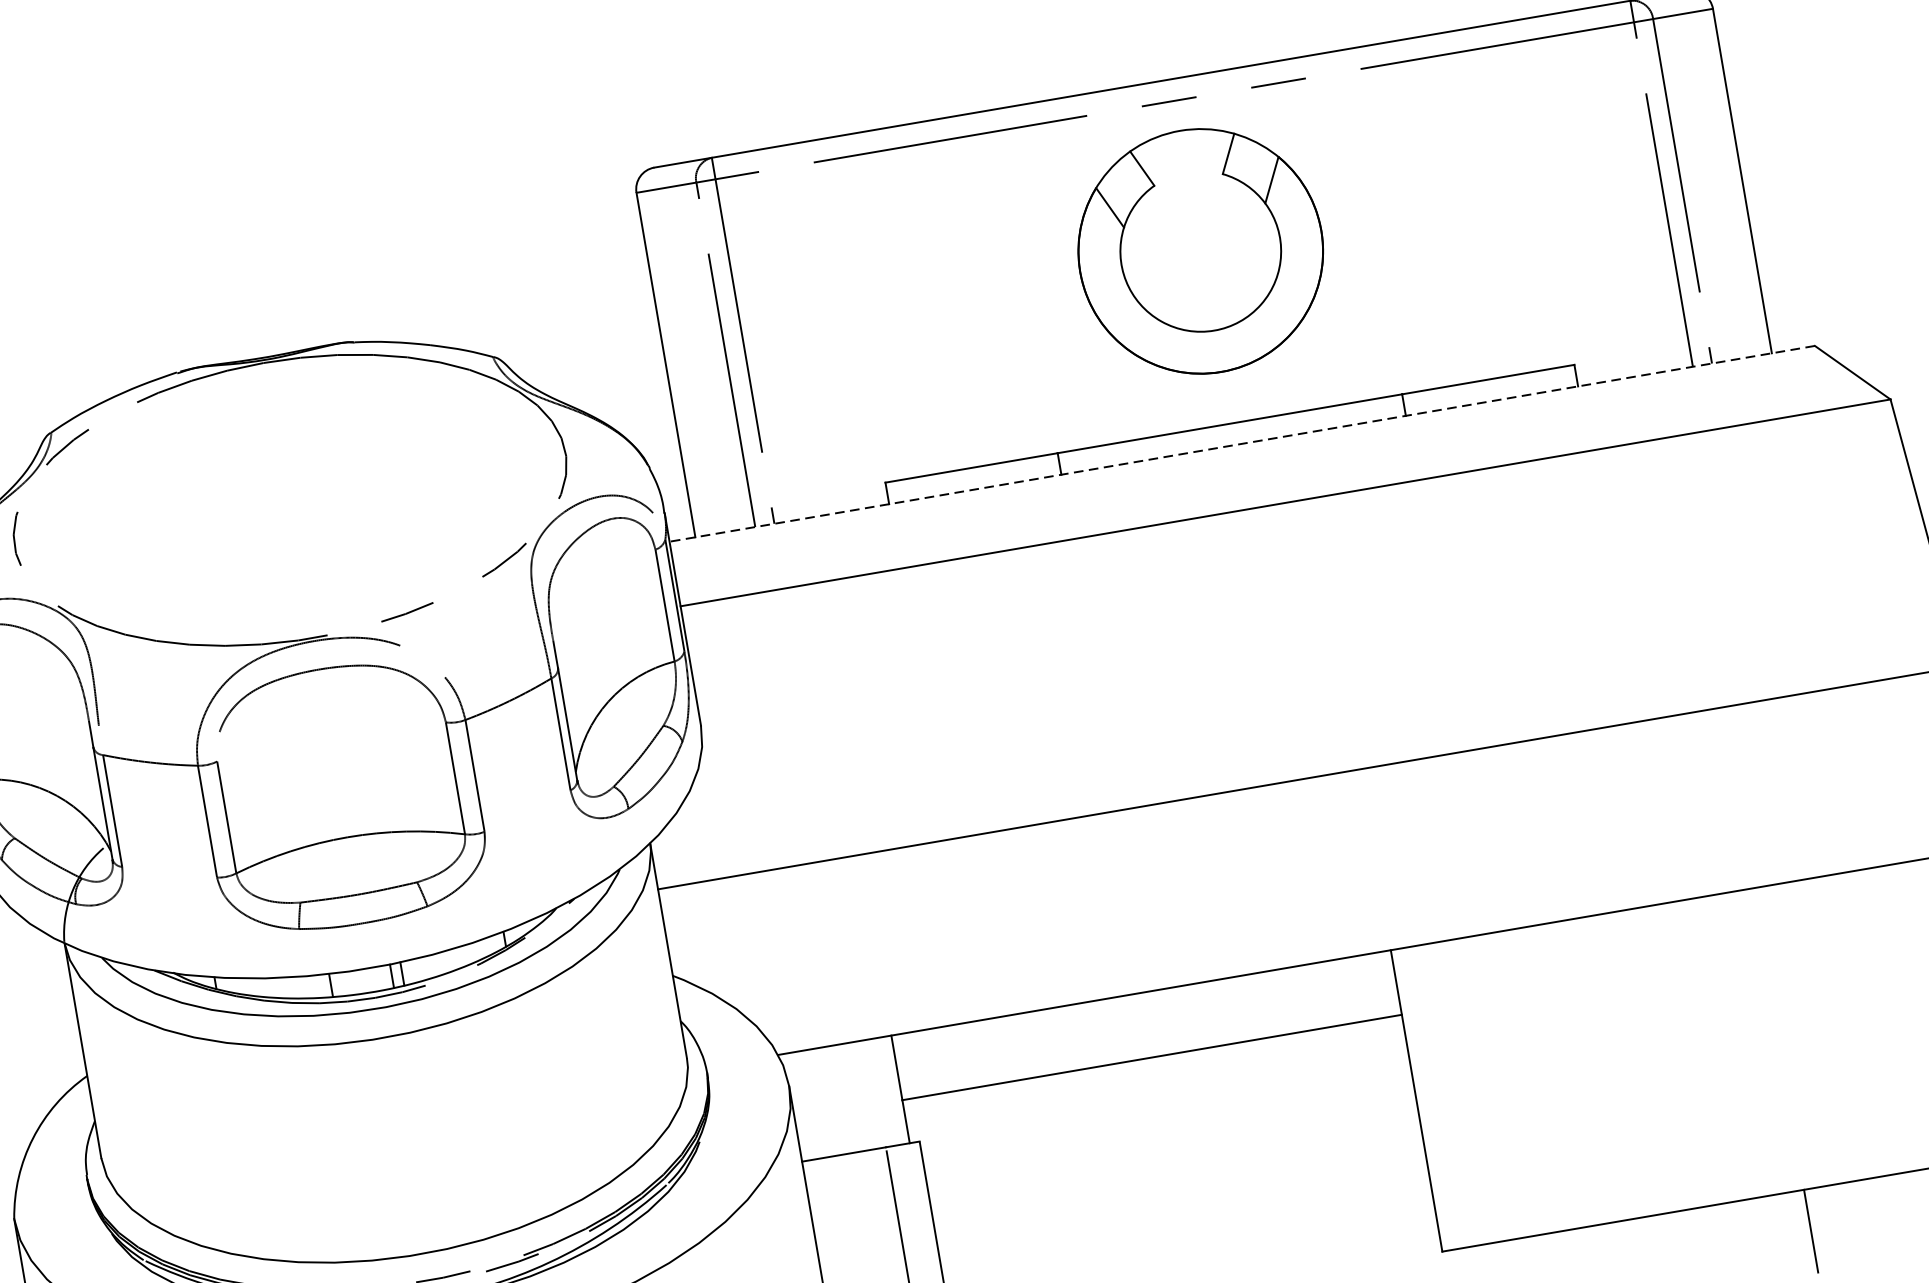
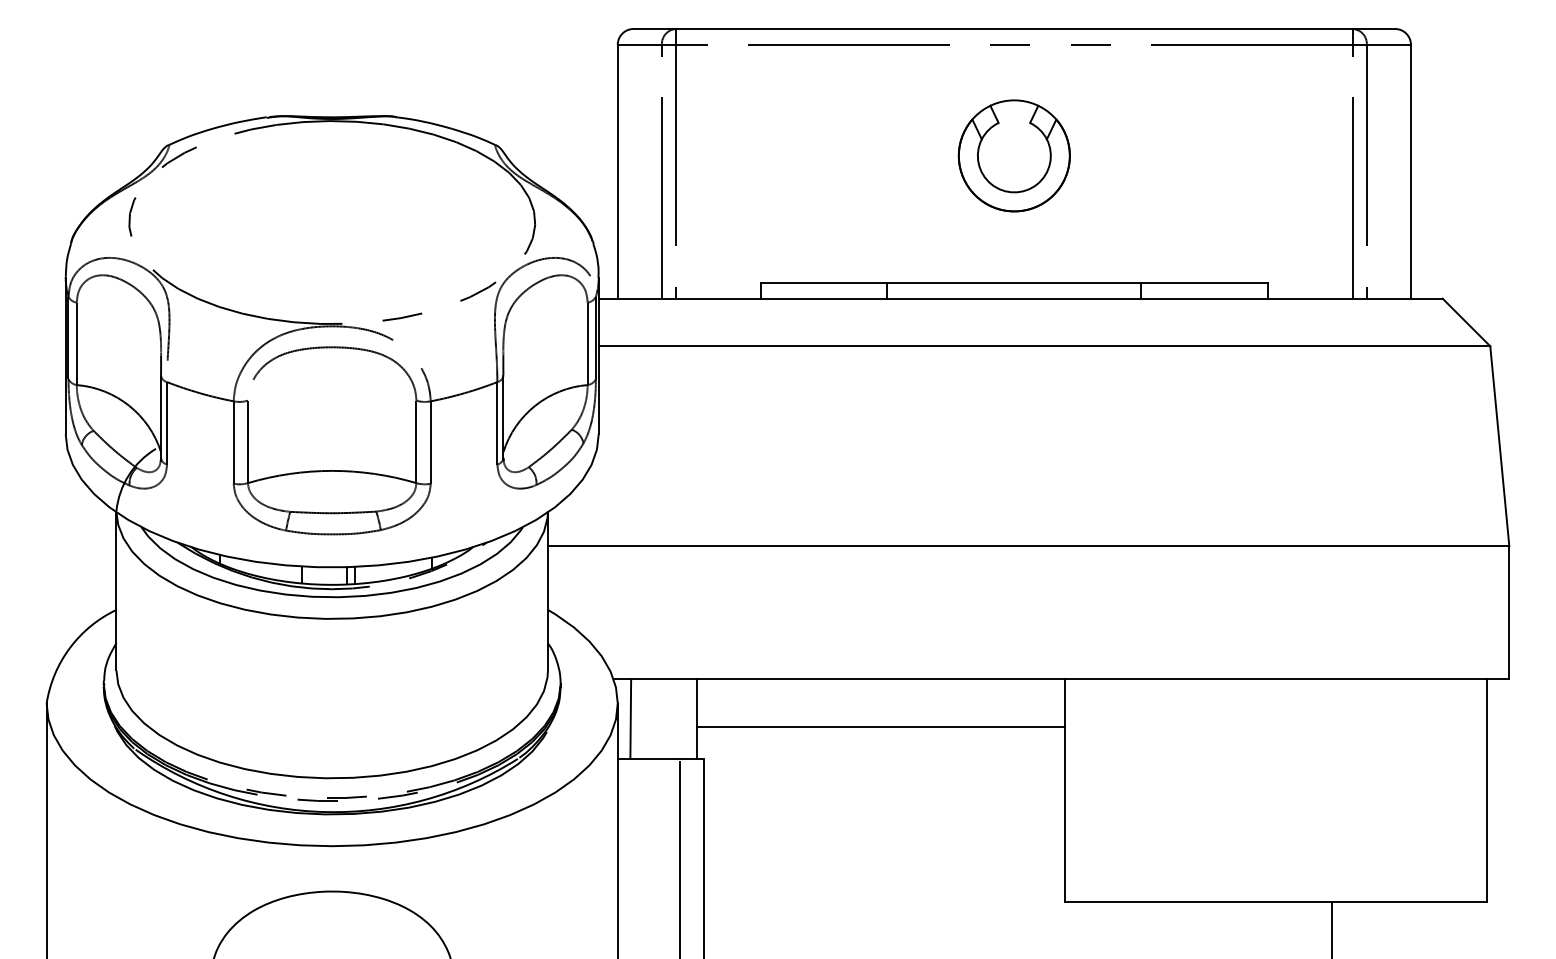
part: (1199, 251) -> (1013, 155), size x0.62
line: (1241, 443) -> (1020, 298), dashed -> solid
line: (810, 1104) -> (630, 718), added

